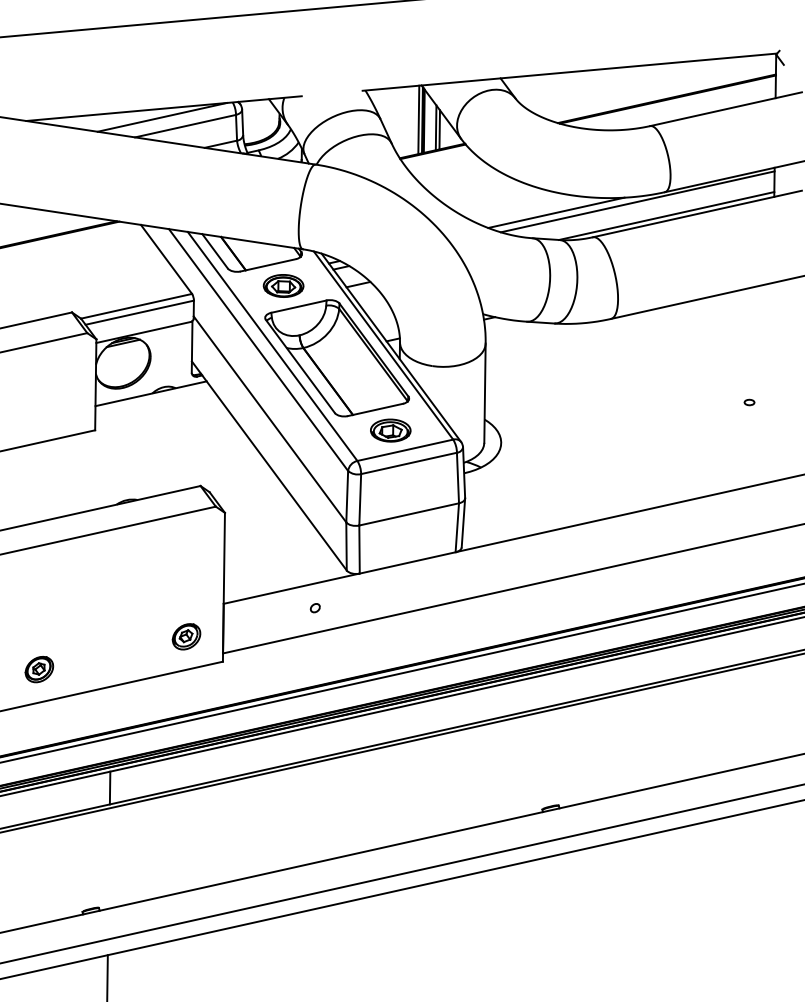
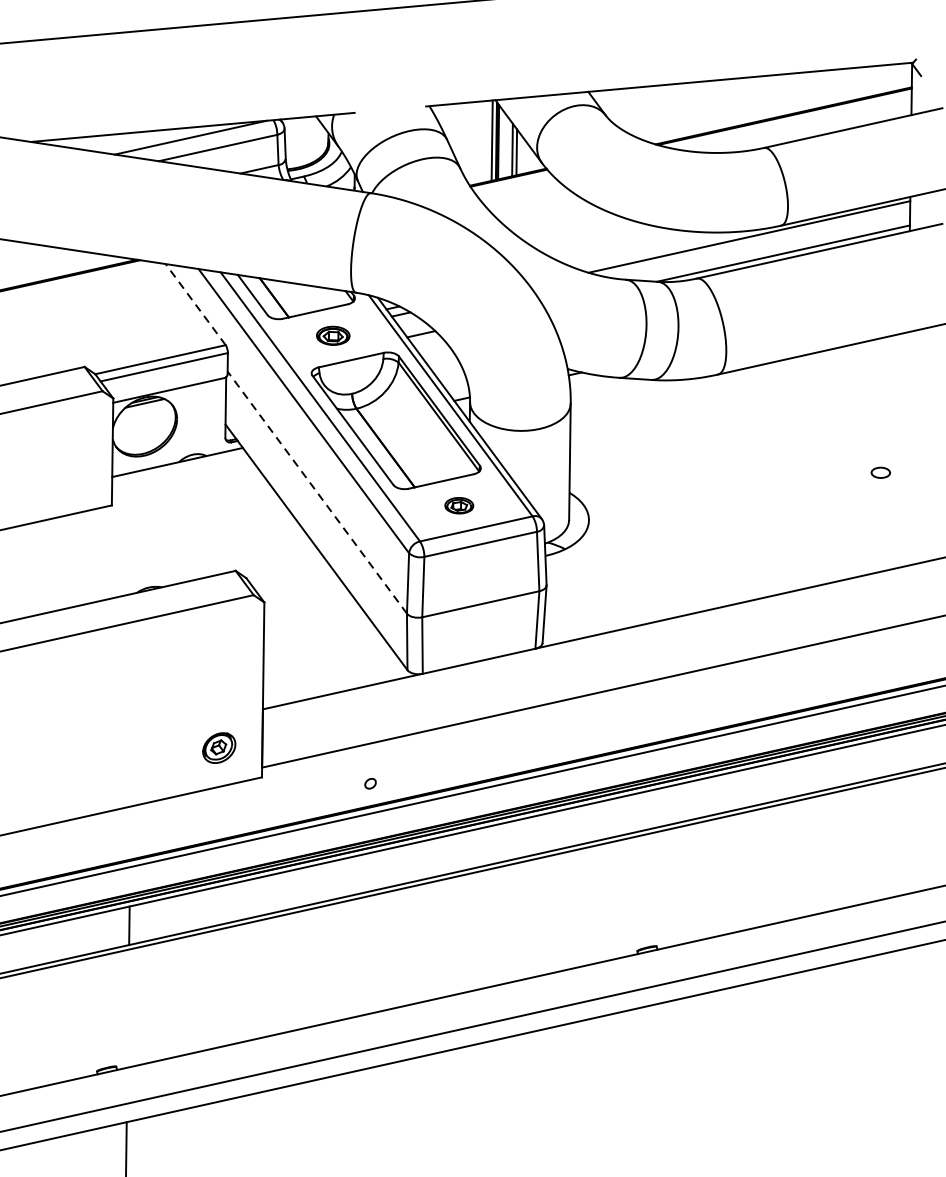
line: (556, 212) -> (653, 249), removed
line: (166, 259) -> (195, 304), solid -> dashed
part: (283, 285) -> (333, 335), size x0.7
part: (749, 402) -> (880, 472), size x1.6
line: (269, 418) -> (316, 491), solid -> dashed
part: (390, 430) -> (458, 505), size x0.6
part: (314, 608) -> (369, 784), moved
part: (39, 669) -> (46, 786), removed

